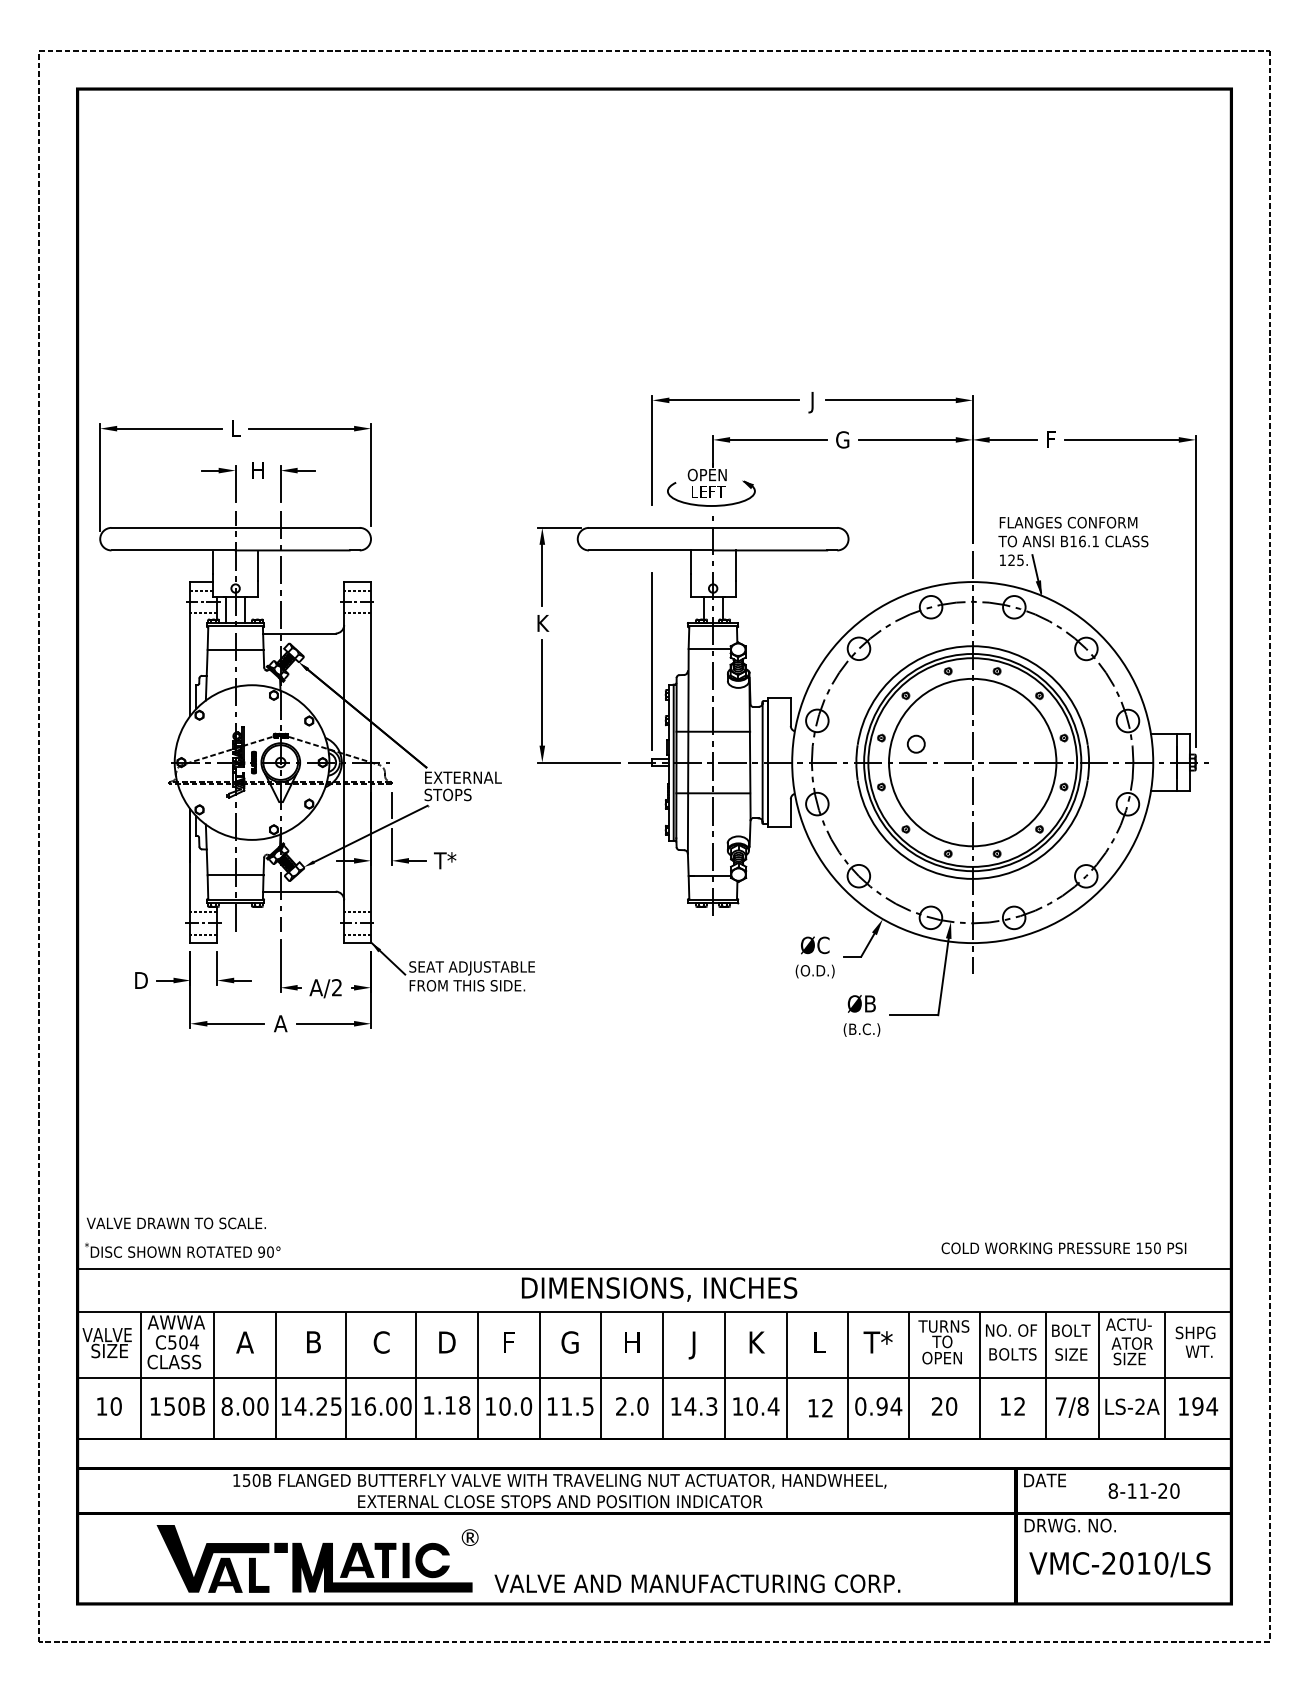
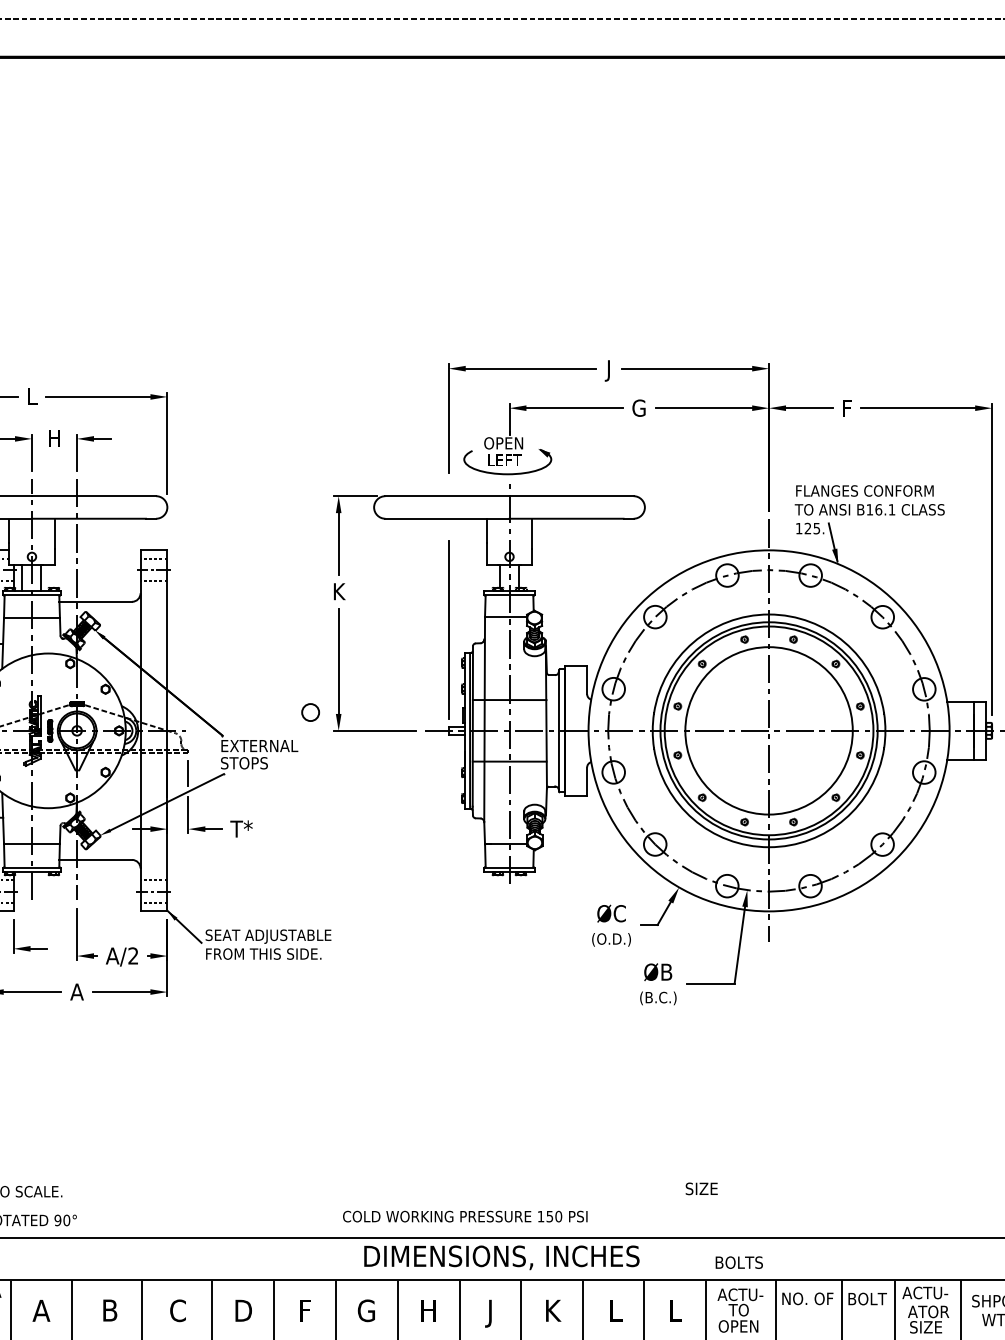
circle: (915, 743) -> (309, 711), moved
text: (1063, 1248) -> (464, 1216), moved
text: (659, 1289) -> (501, 1257), moved
text: (943, 1326) -> (739, 1294), TURNS -> ACTU-
text: (877, 1342) -> (673, 1310), T* -> L
text: (1012, 1354) -> (738, 1262), moved
text: (1071, 1354) -> (701, 1188), moved

